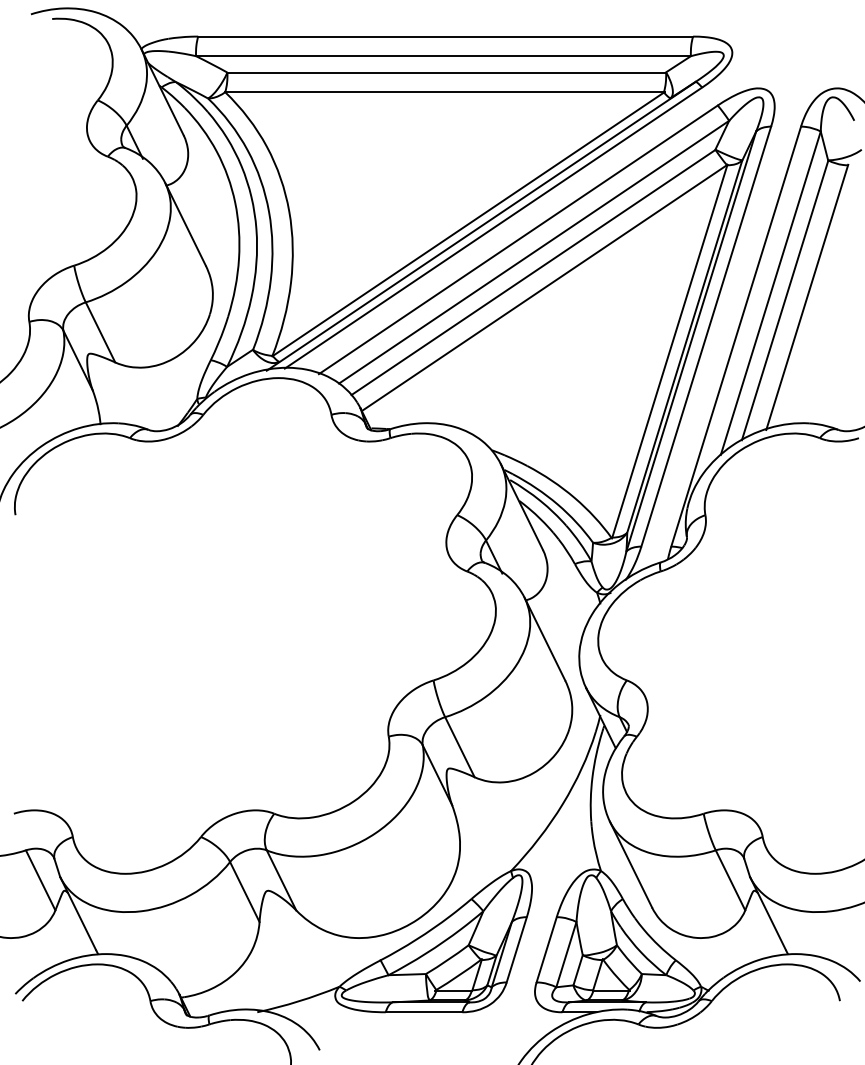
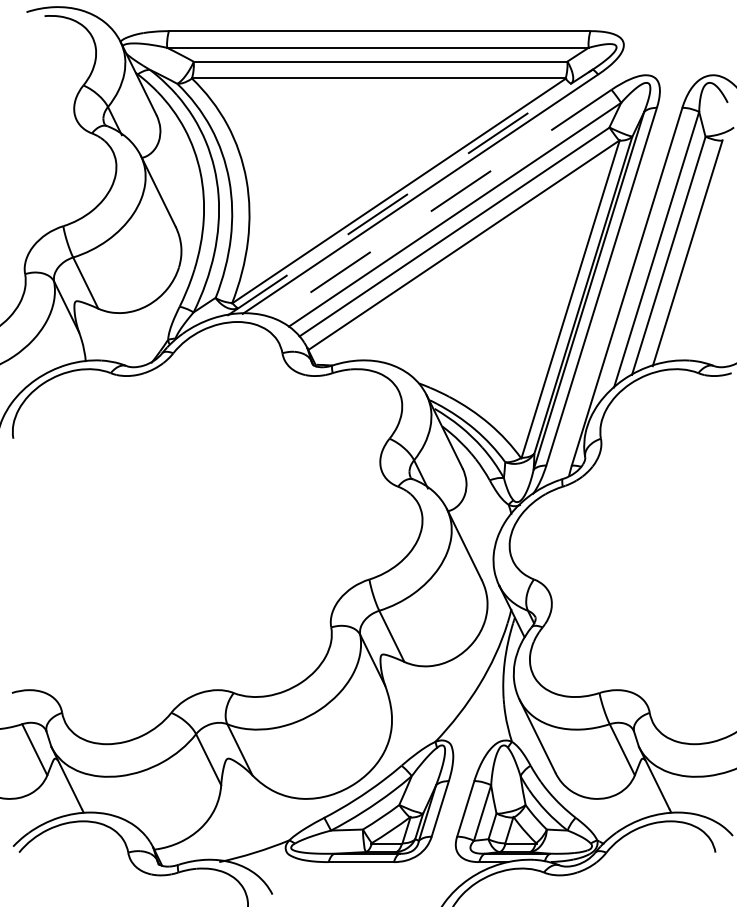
line: (481, 226) -> (410, 192), solid -> dashed
line: (517, 240) -> (440, 204), solid -> dashed

